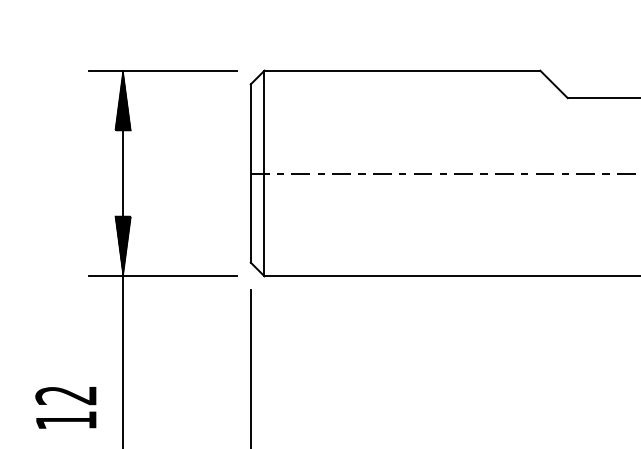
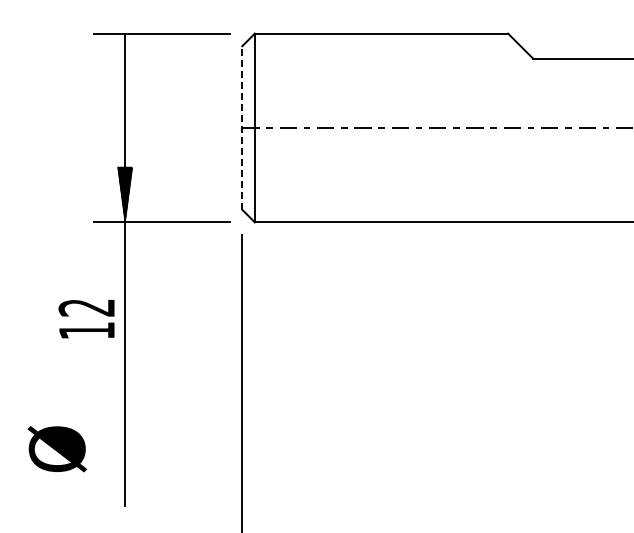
hatch: (122, 99) -> (124, 60), removed
line: (250, 174) -> (242, 128), solid -> dashed
text: (65, 408) -> (86, 319), moved

